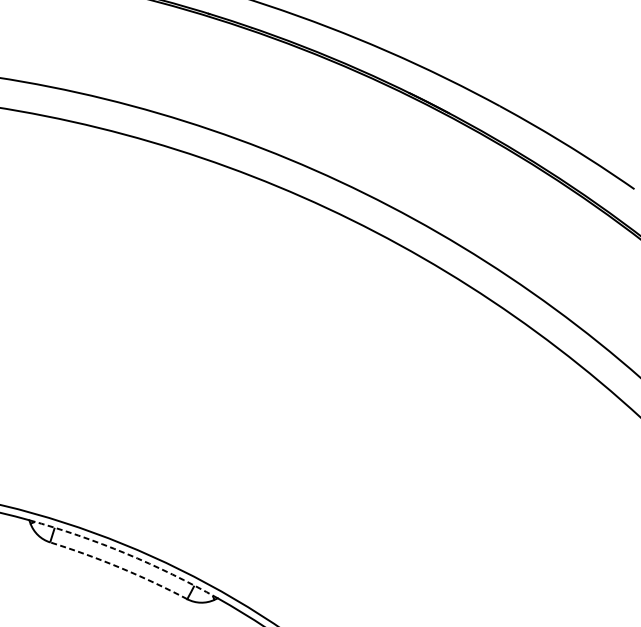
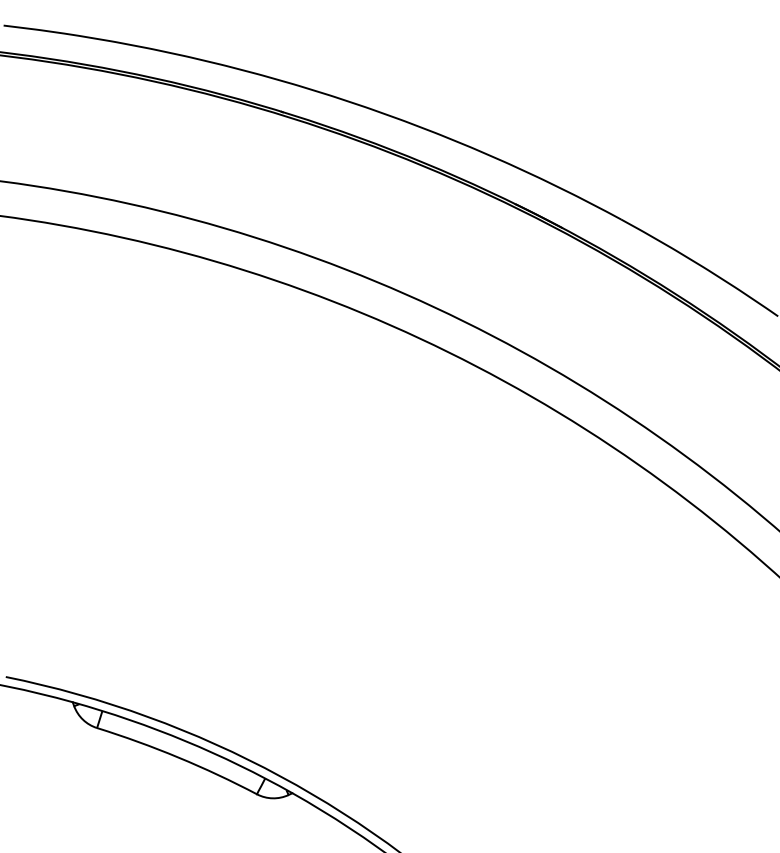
arc: (126, 553) -> (185, 741), dashed -> solid
arc: (120, 567) -> (178, 757), dashed -> solid

